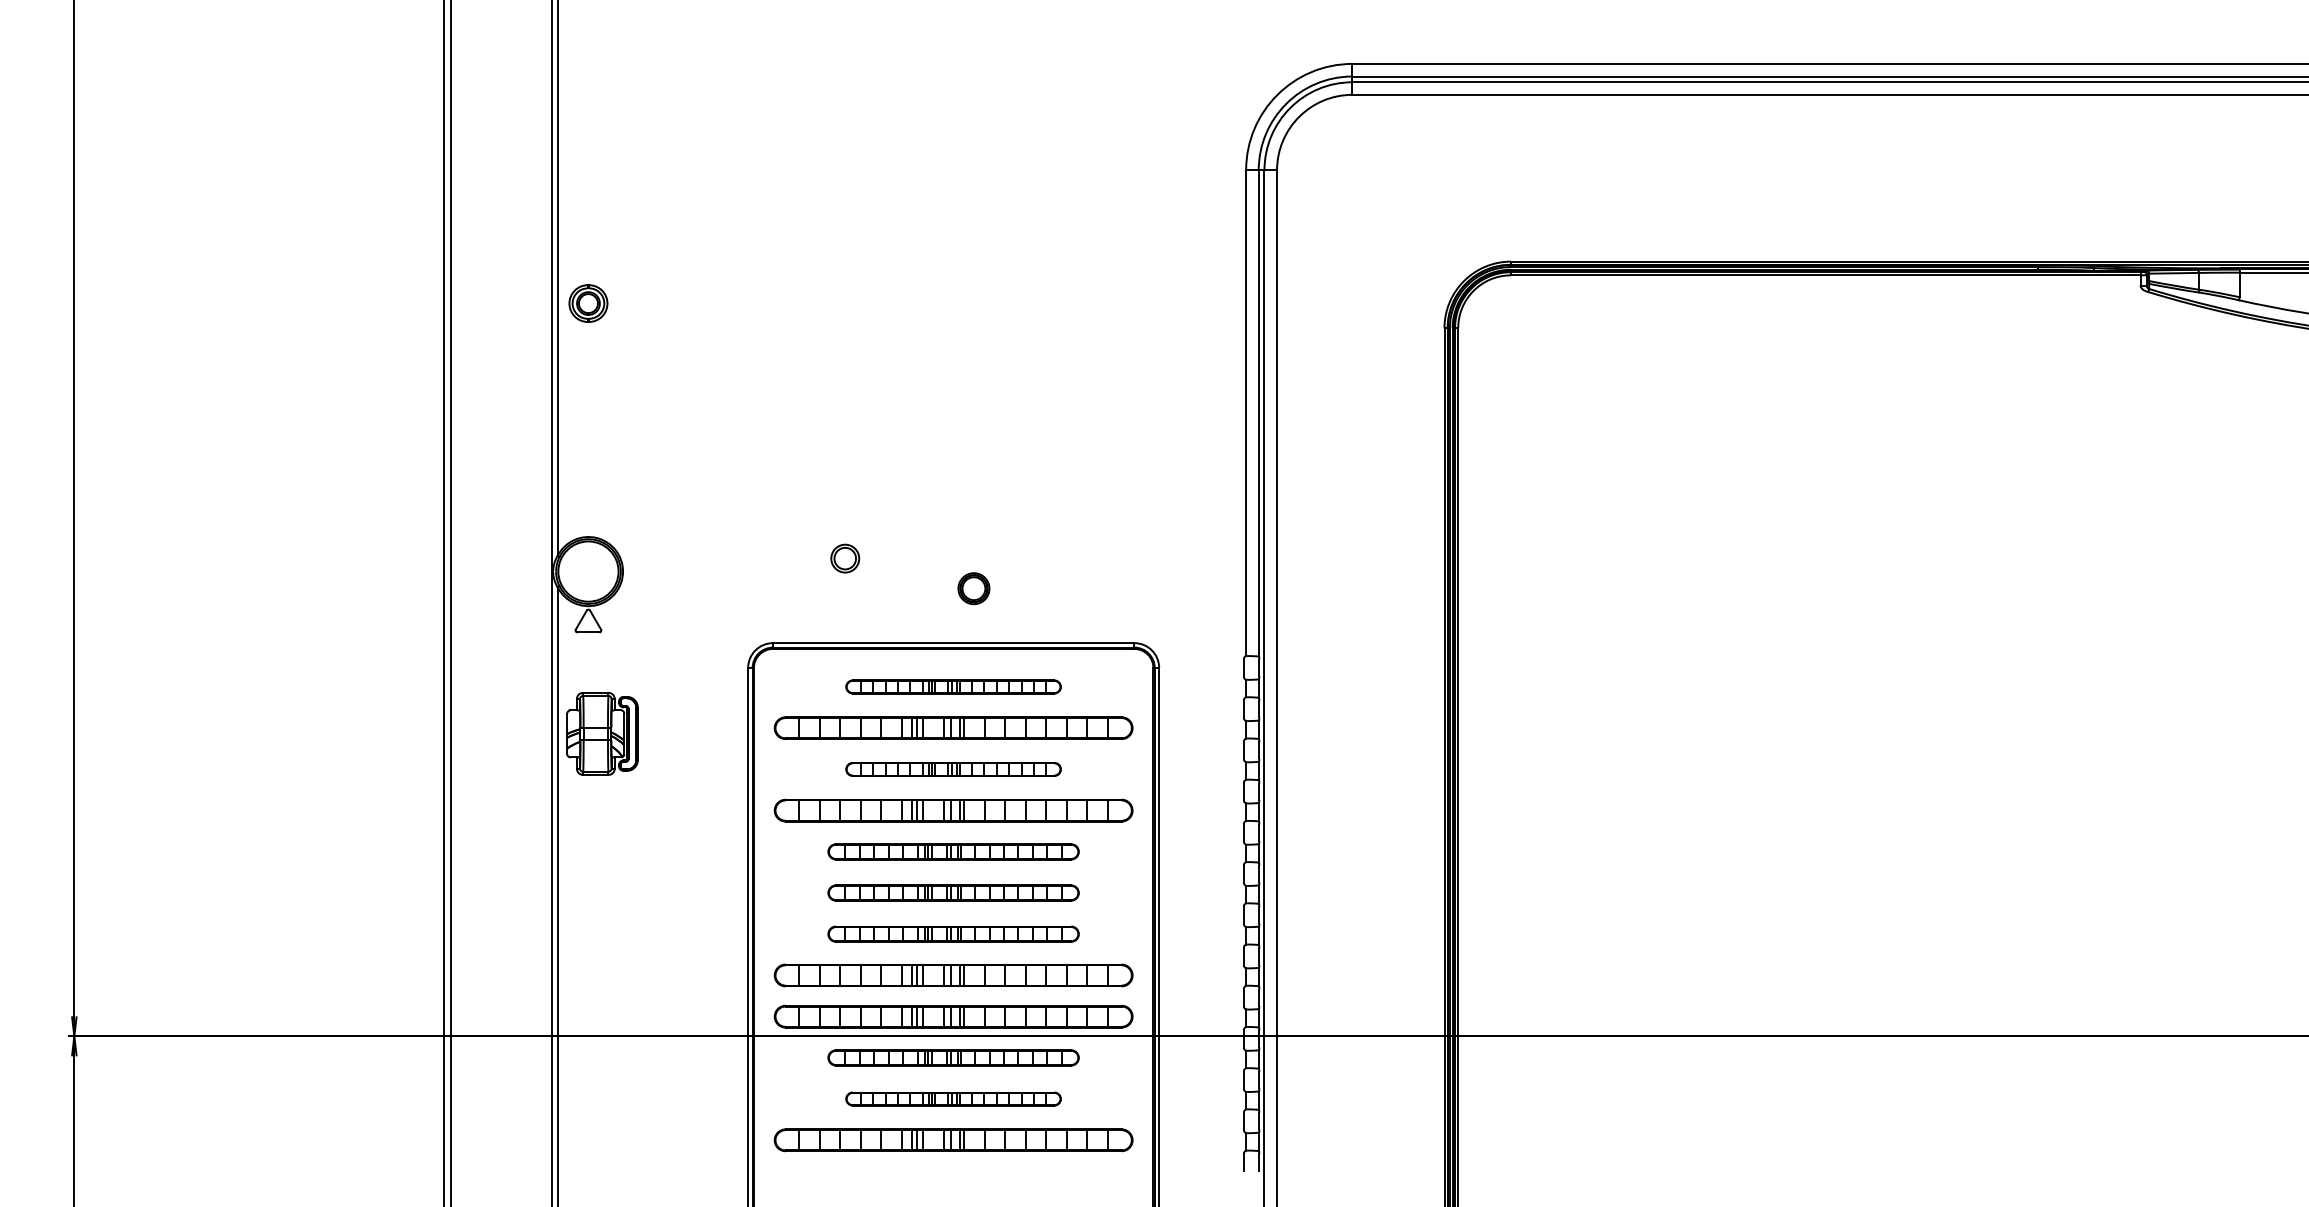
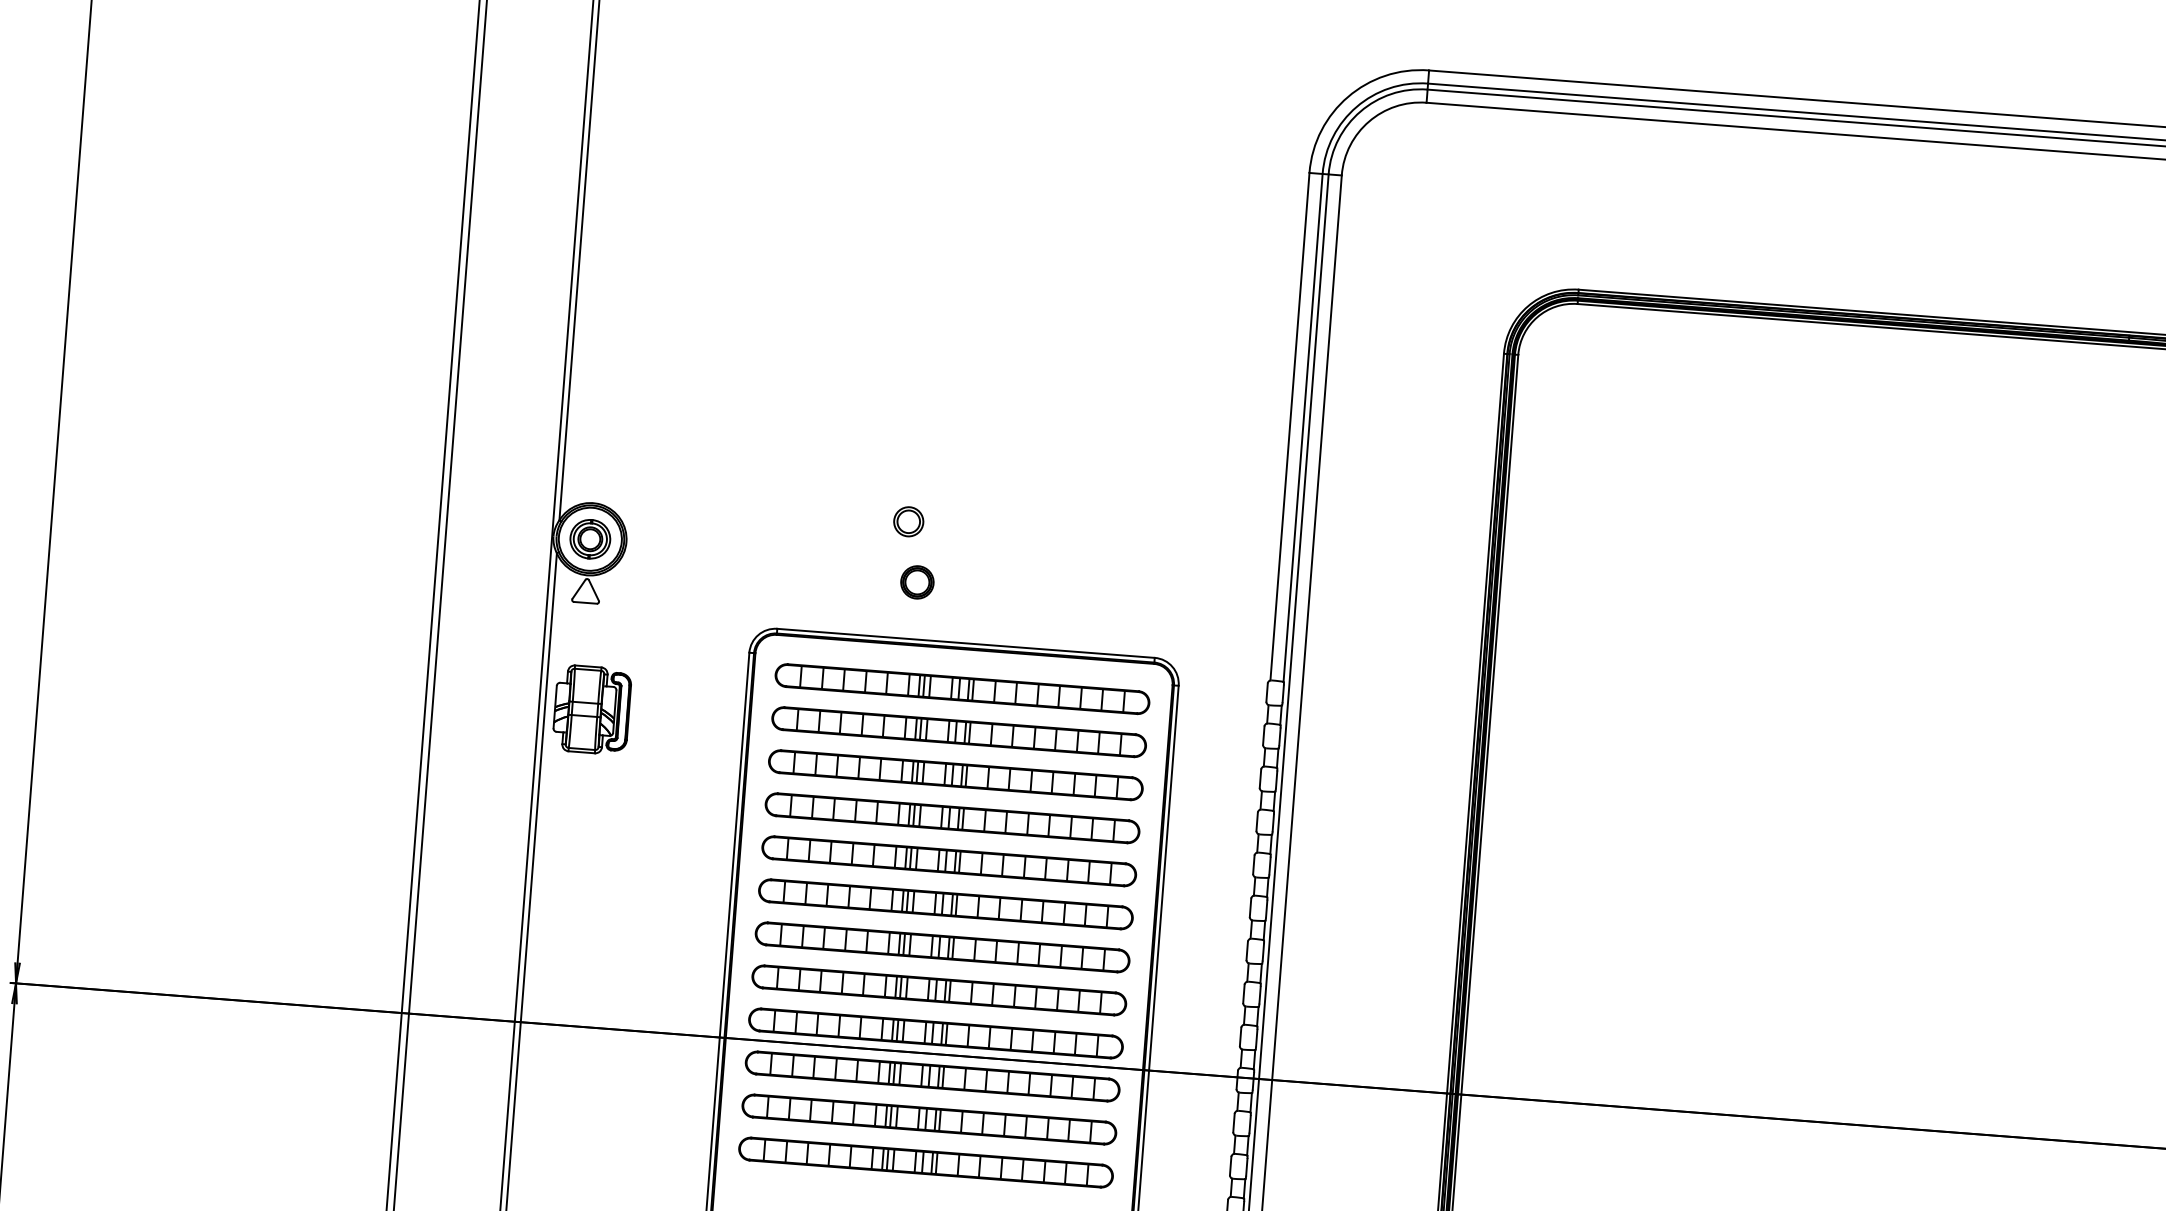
part: (588, 303) -> (590, 539), moved
part: (845, 558) -> (909, 521), moved
part: (973, 588) -> (916, 582), moved
part: (953, 686) -> (962, 688), size x1.67
part: (953, 769) -> (955, 775), size x1.67
part: (953, 851) -> (949, 860), size x1.43
part: (953, 892) -> (945, 903), size x1.43
part: (953, 933) -> (942, 946), size x1.43
part: (953, 1057) -> (932, 1076), size x1.43
part: (953, 1098) -> (929, 1118), size x1.67

